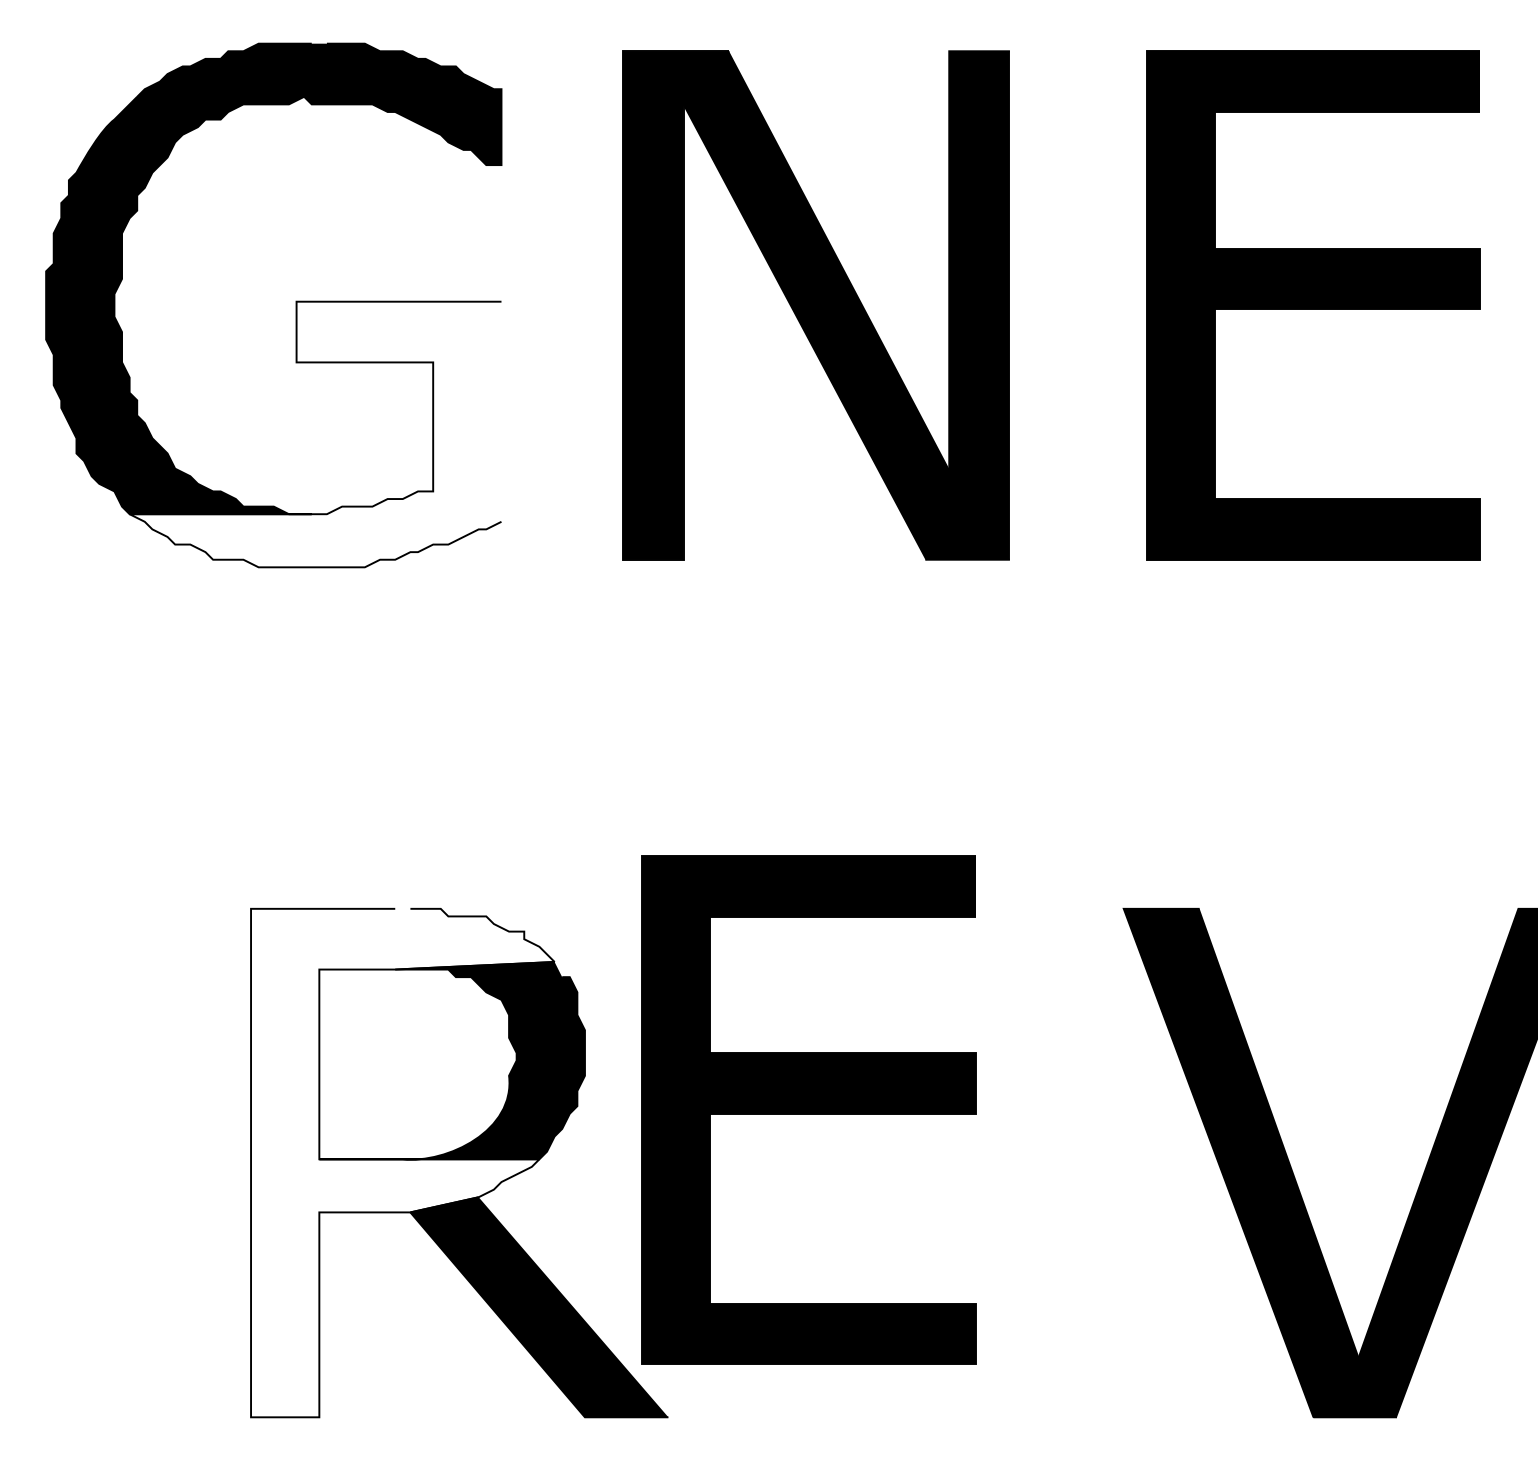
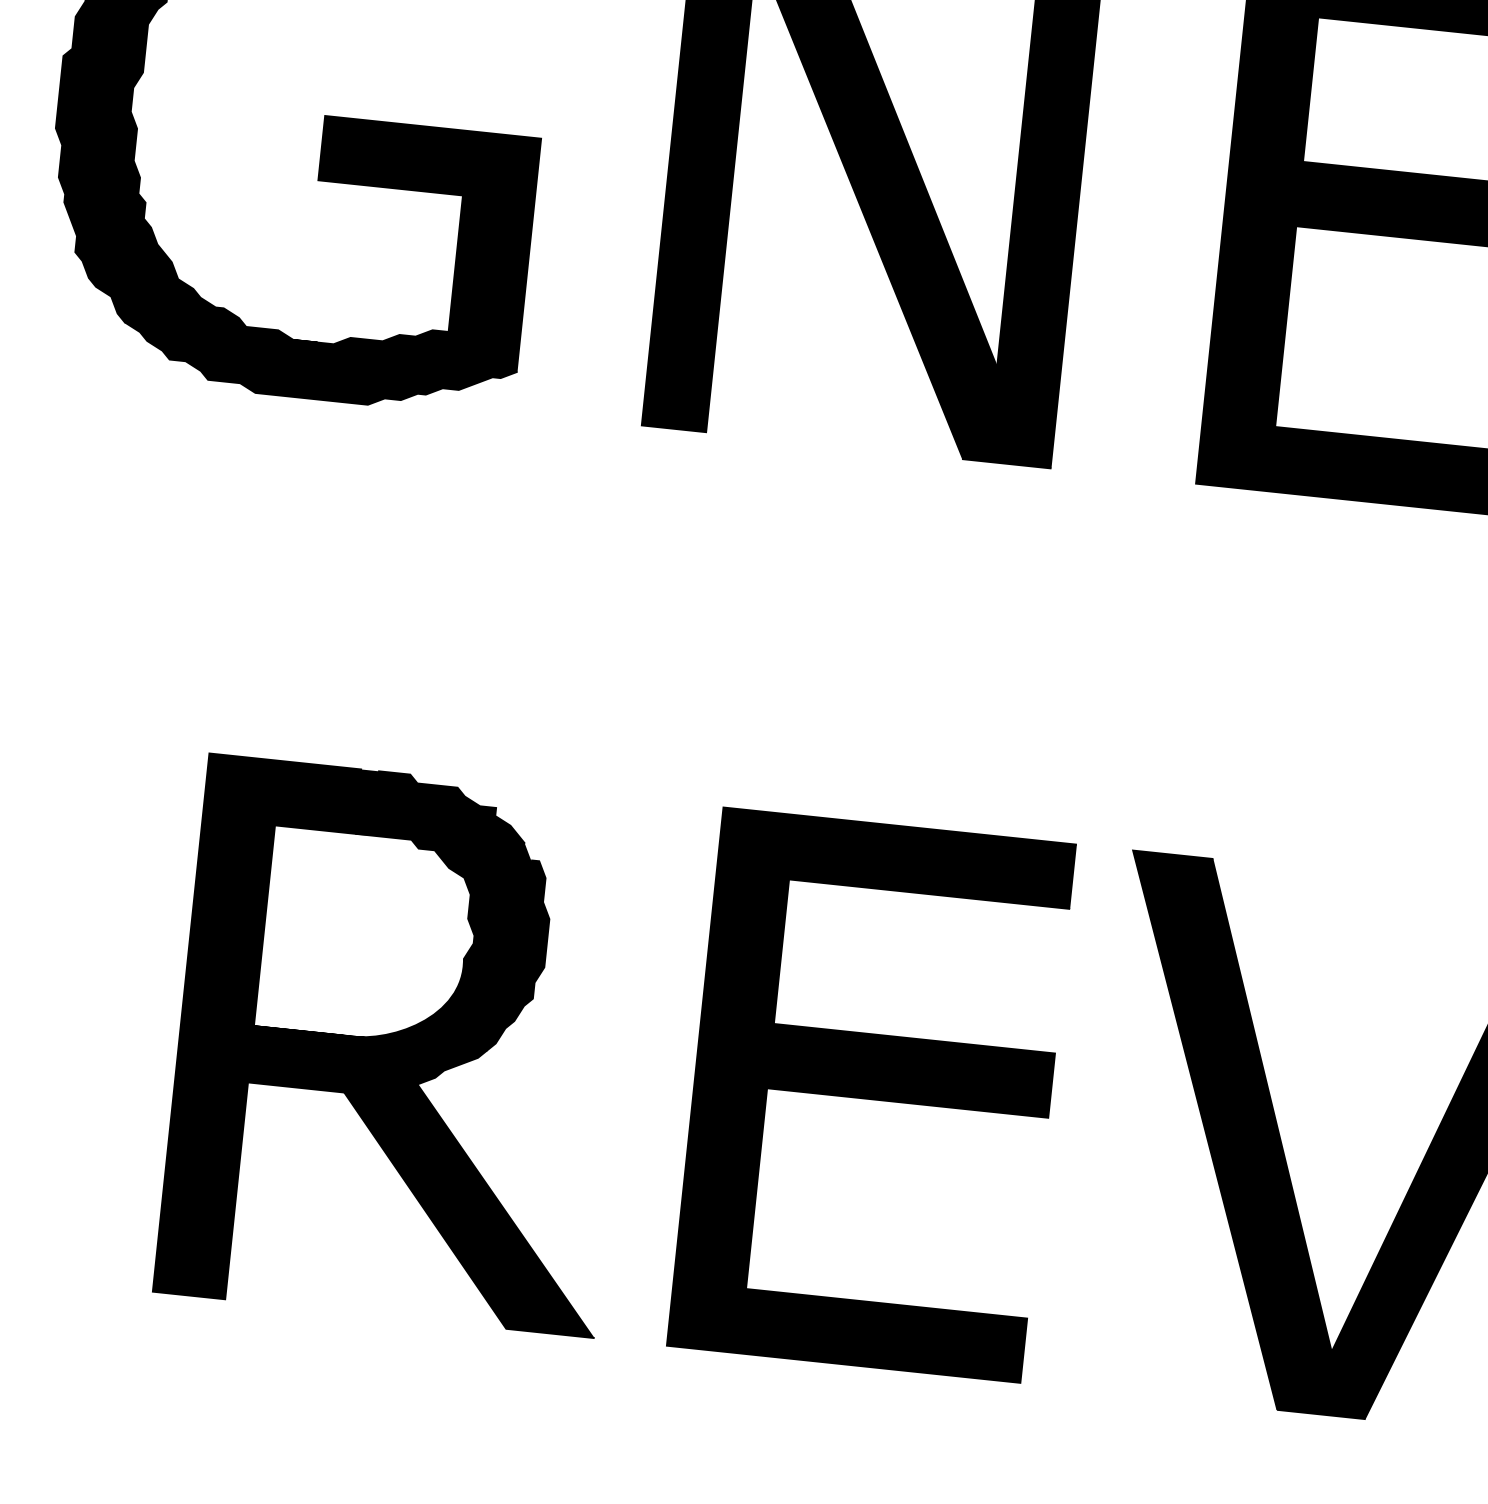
fill: (315, 434) -> (330, 258), added
part: (808, 1109) -> (871, 1094), moved
fill: (402, 1162) -> (341, 1038), added

